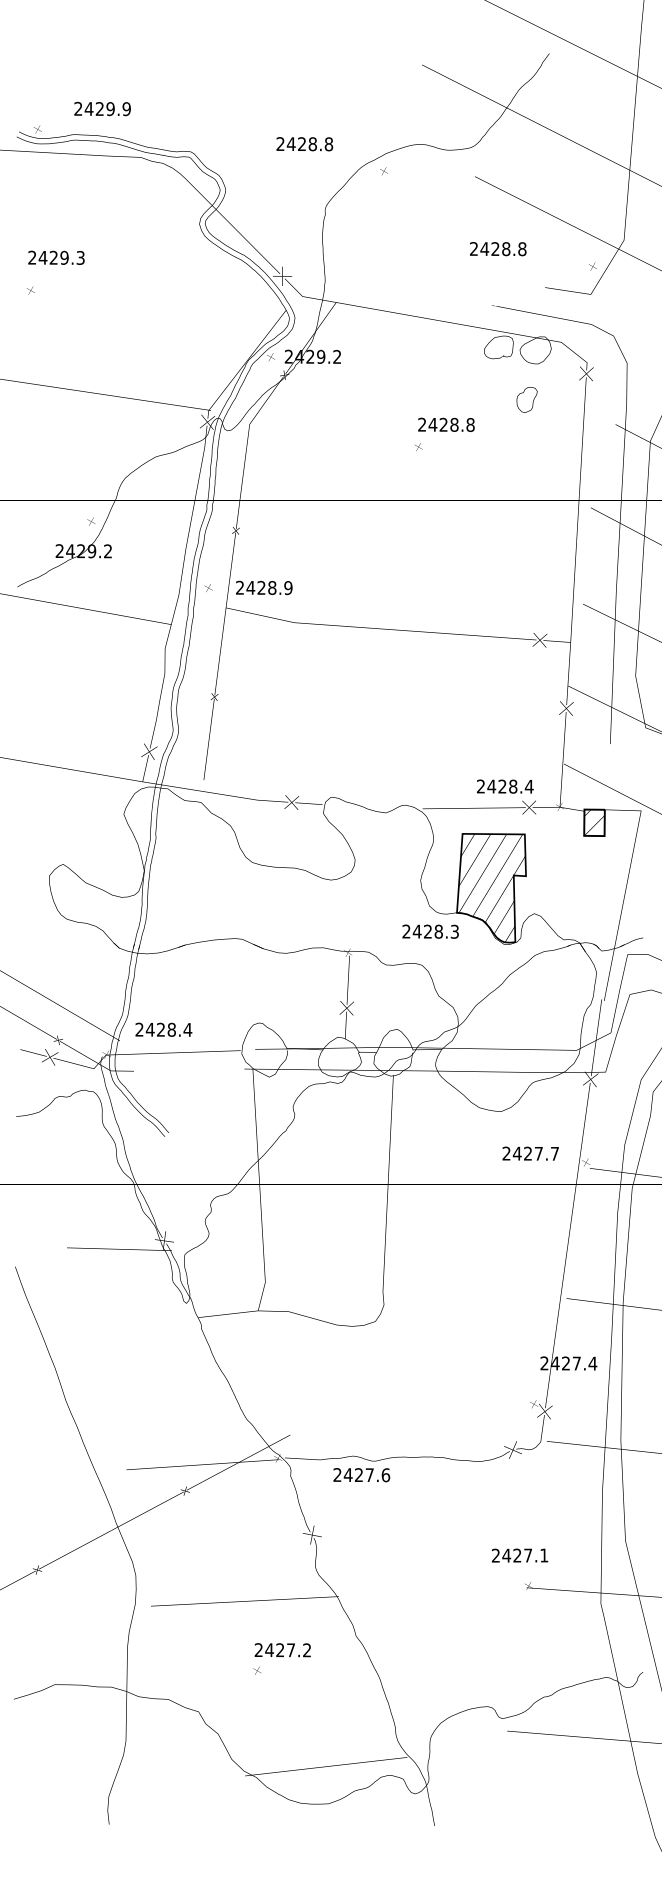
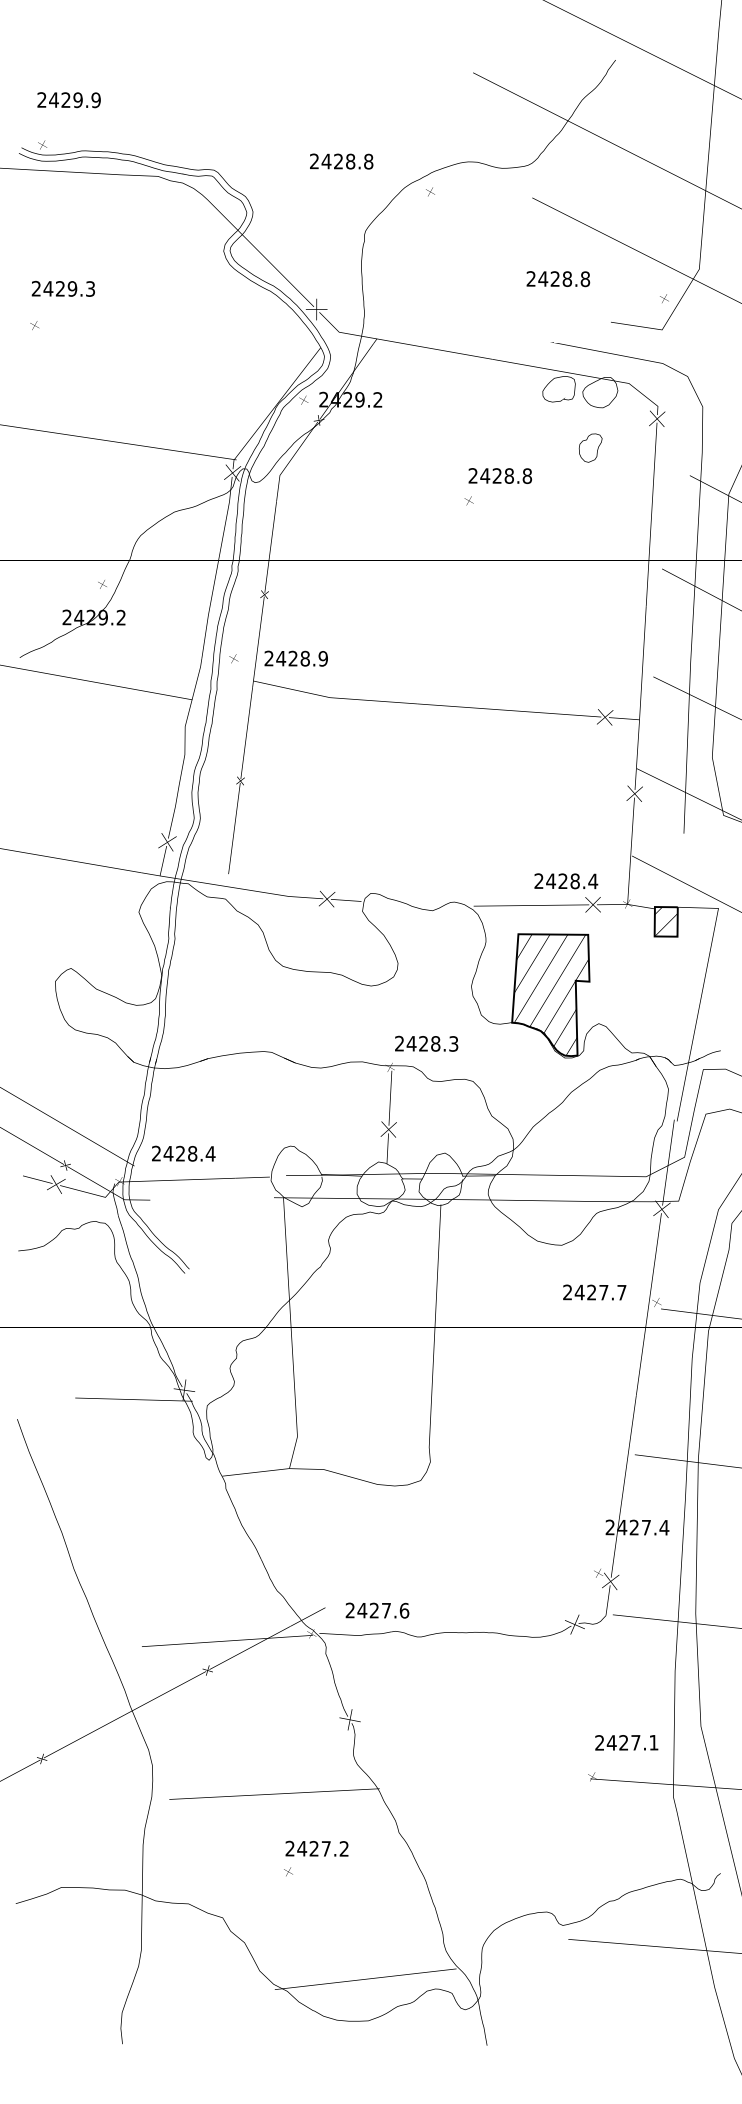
text: (102, 109) -> (68, 100), moved
text: (430, 931) -> (426, 1043), moved
text: (361, 1475) -> (377, 1610), moved
text: (519, 1555) -> (626, 1742), moved

